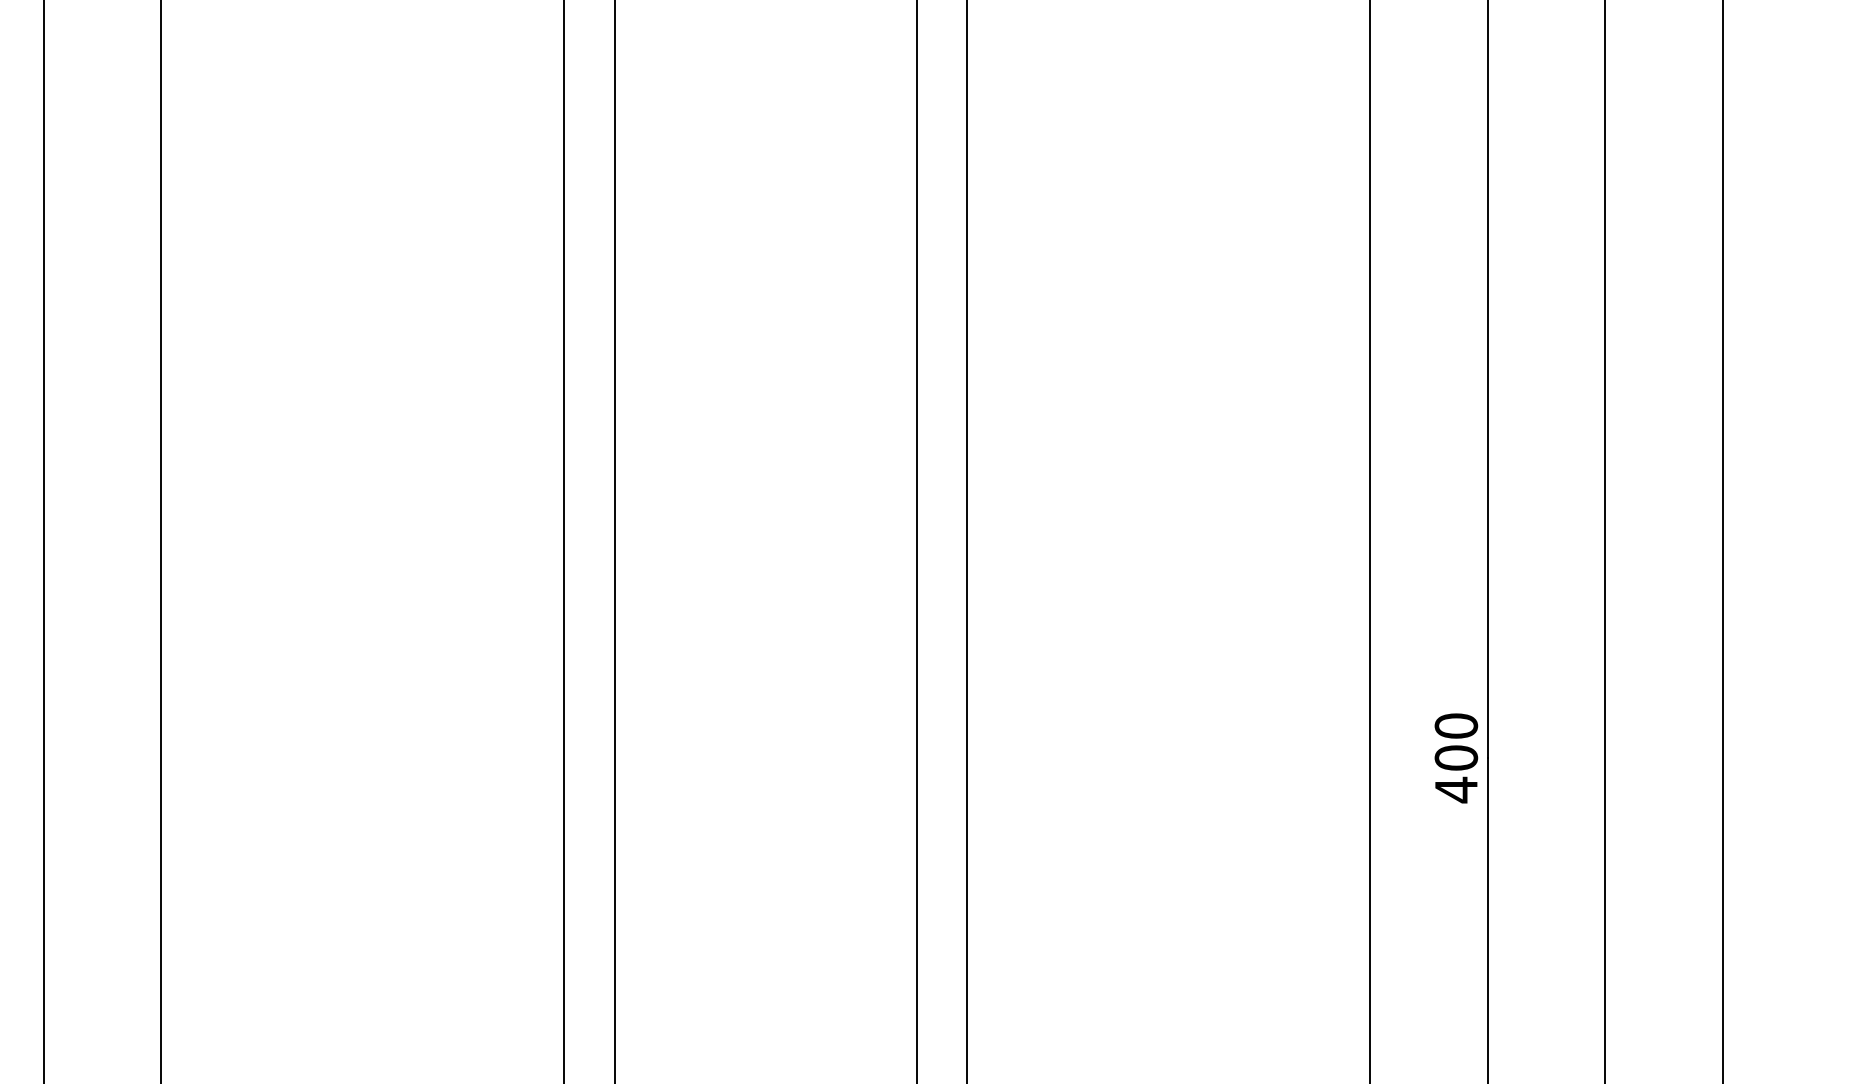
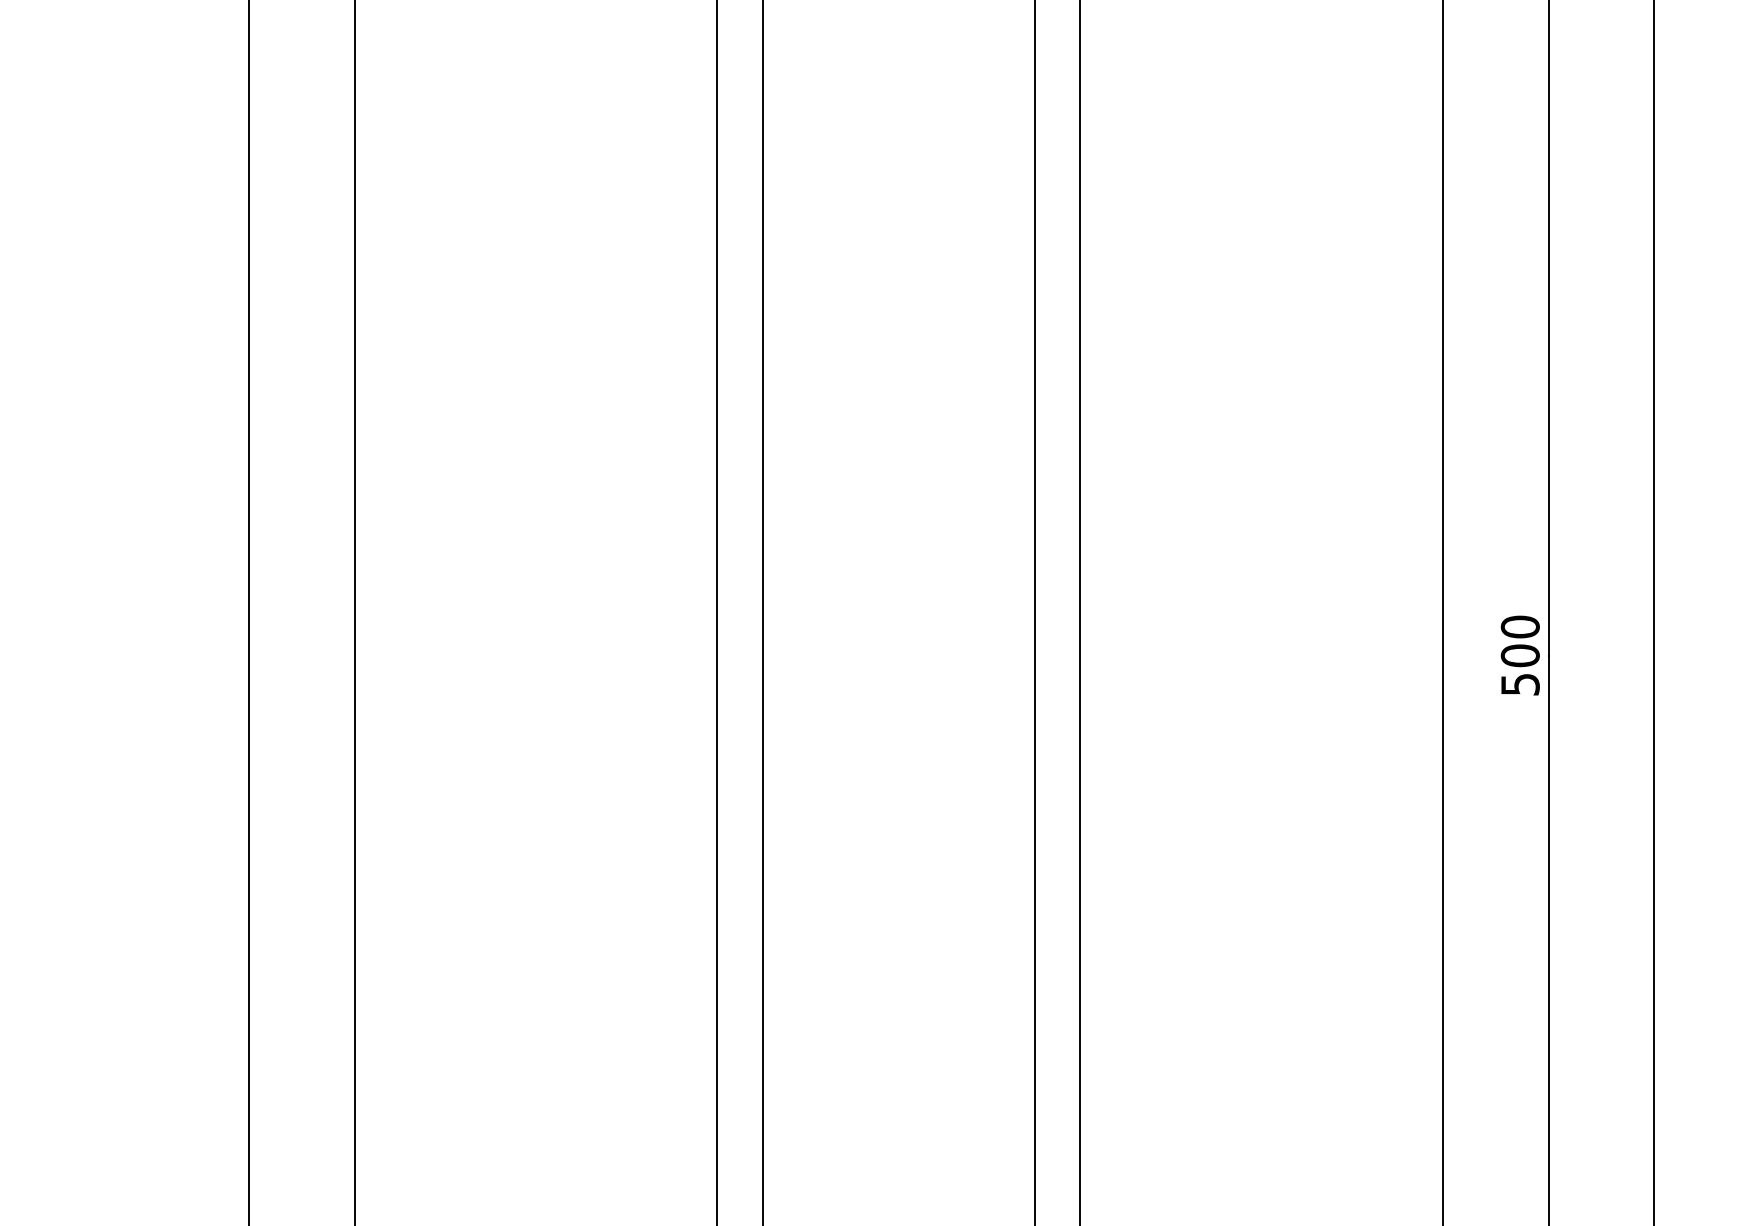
text: (1456, 789) -> (1520, 684), 400 -> 500

